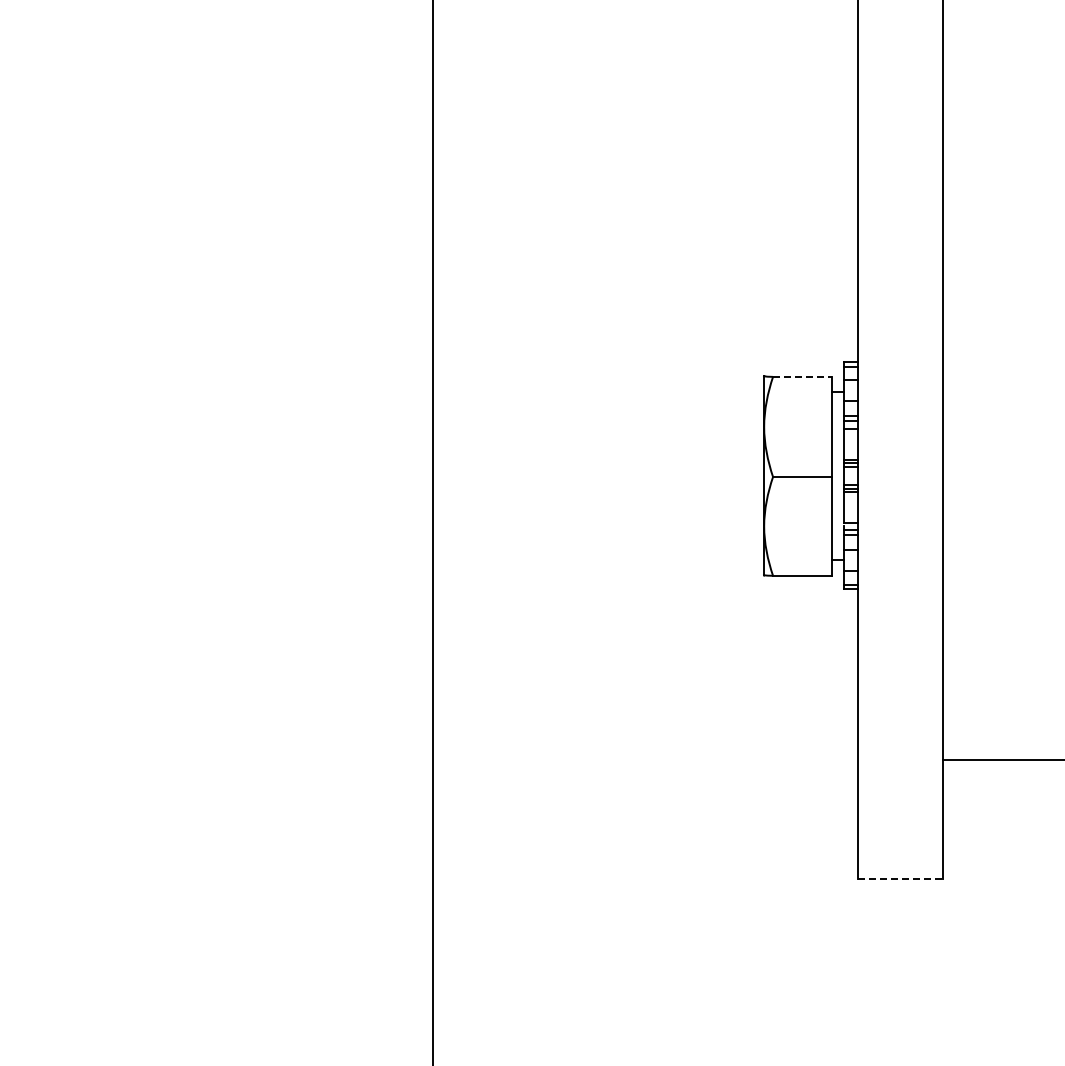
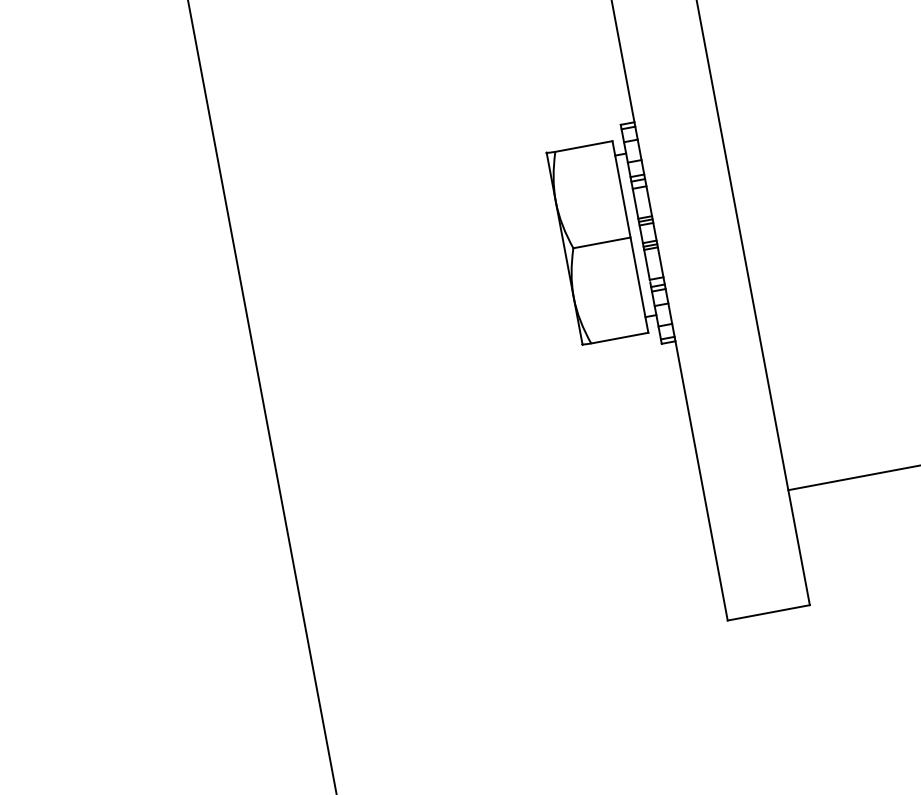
line: (802, 376) -> (583, 146), dashed -> solid
line: (900, 879) -> (768, 613), dashed -> solid

